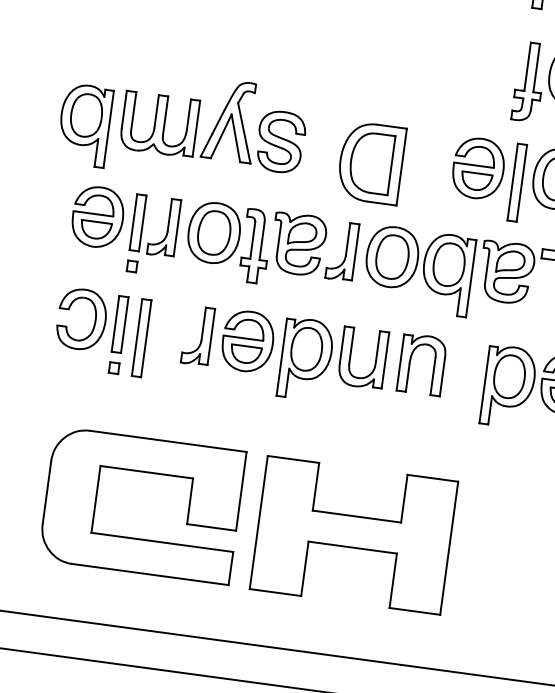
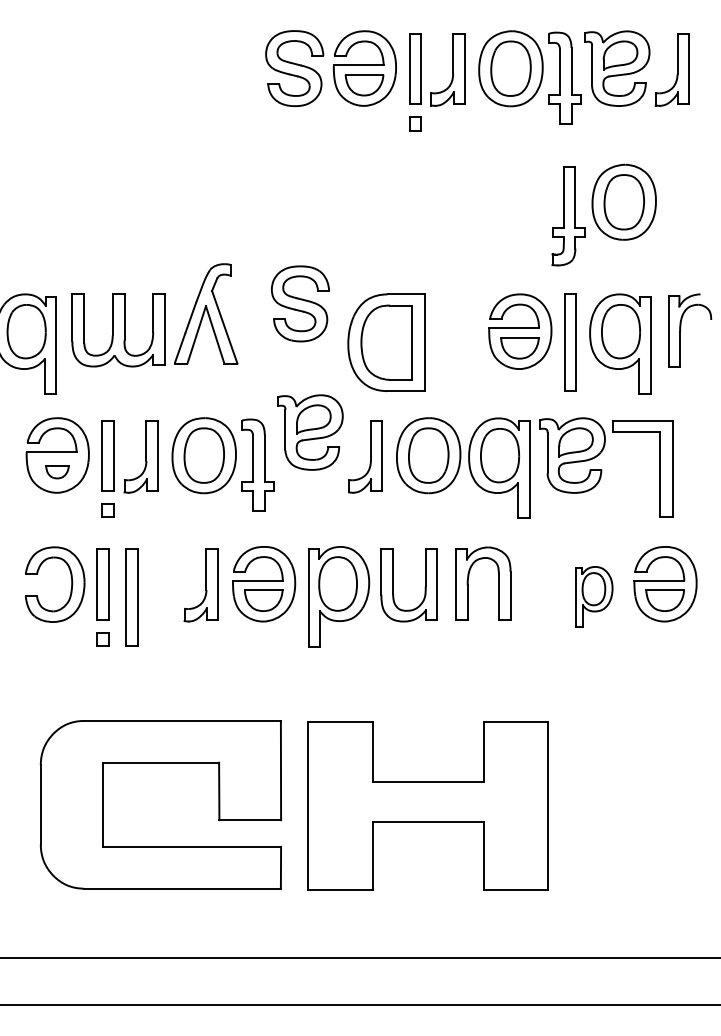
part: (280, 141) -> (300, 303), moved
part: (95, 230) -> (57, 472), size x0.6
part: (298, 244) -> (310, 432), moved
part: (509, 386) -> (594, 596), size x0.6

